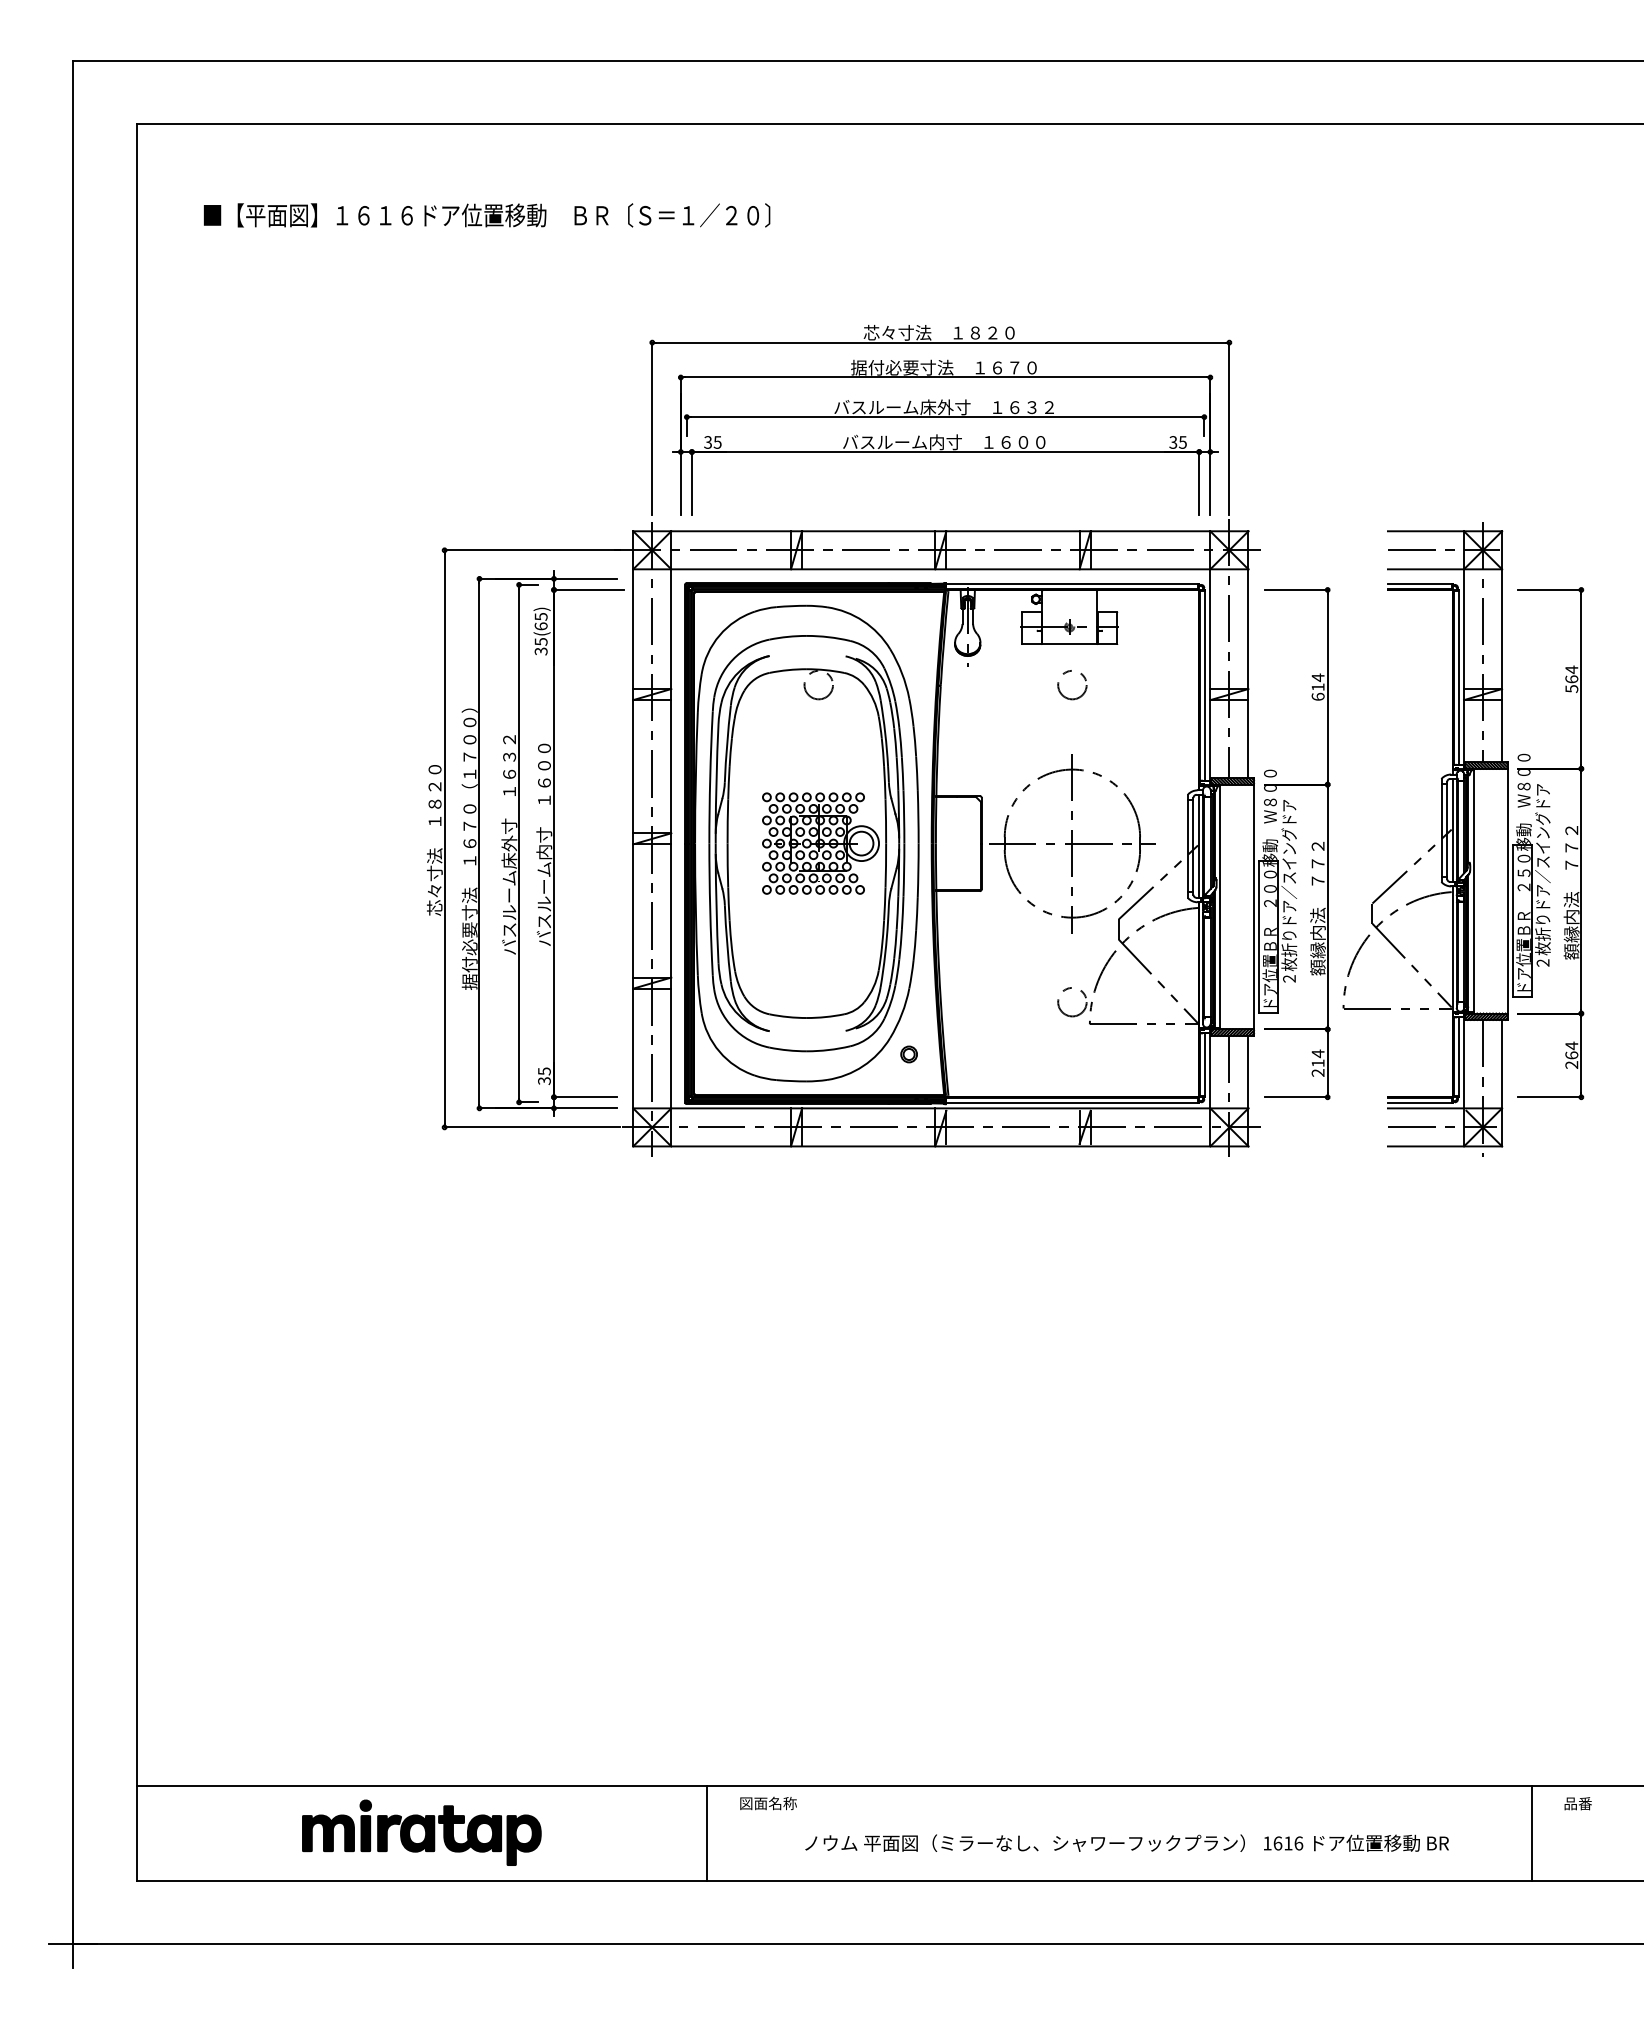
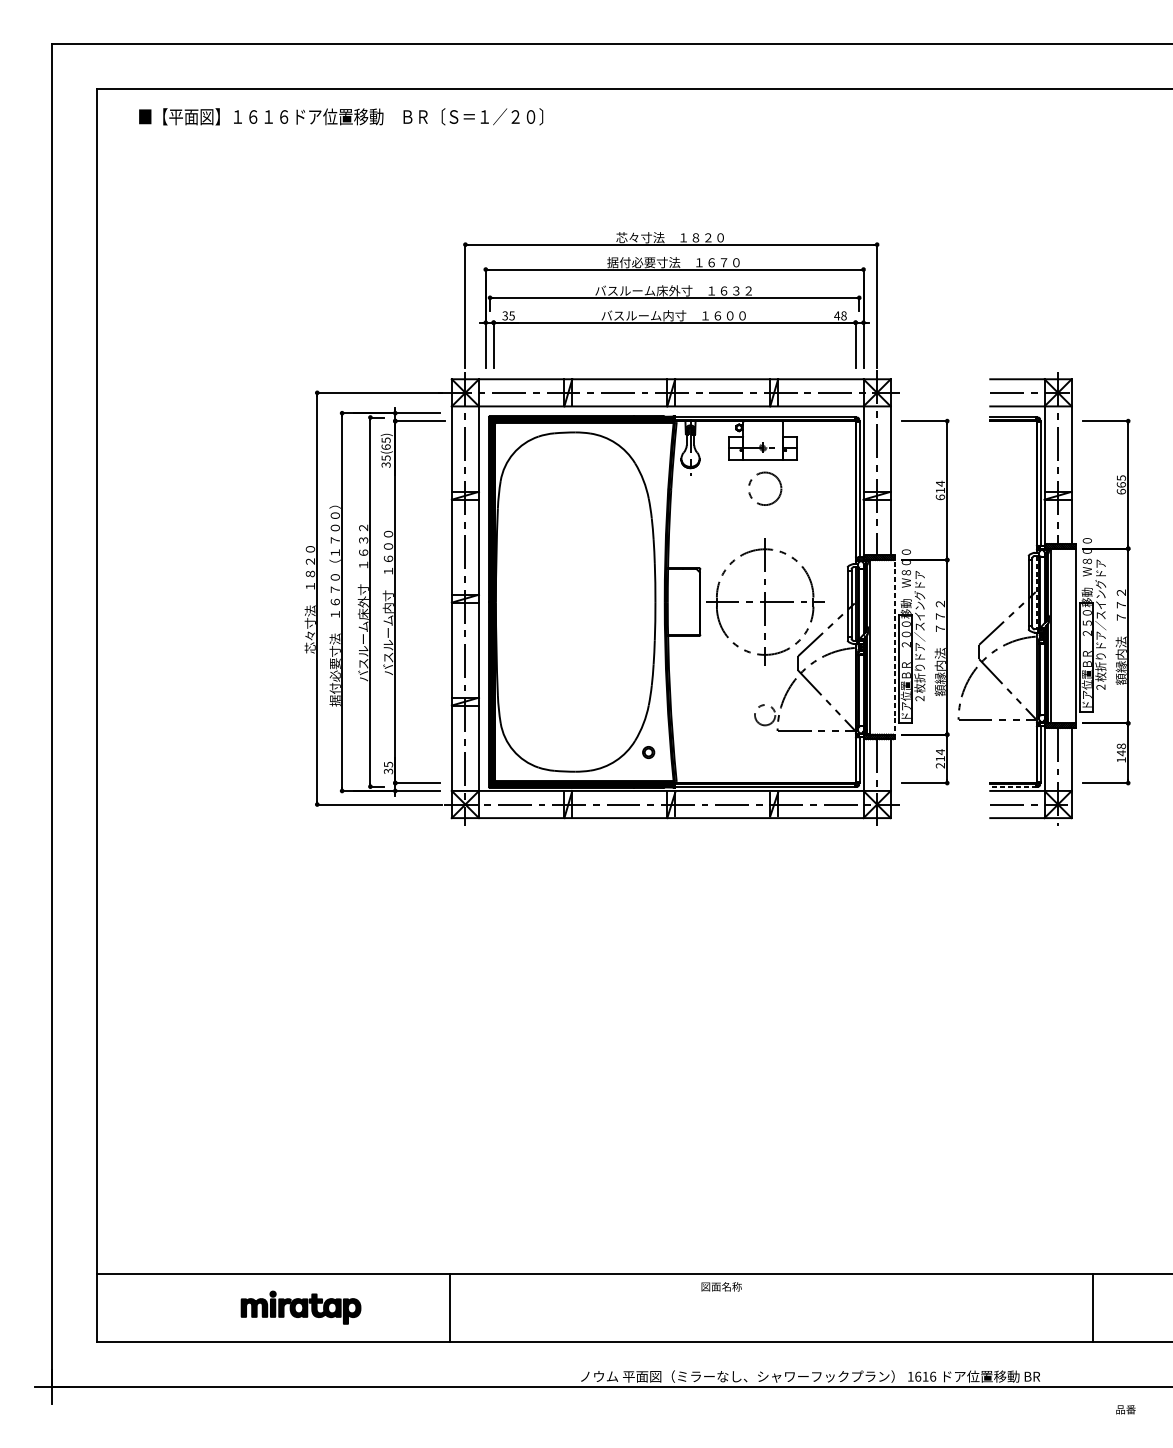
text: (487, 215) -> (341, 116), moved
text: (1177, 442) -> (840, 315), 35 -> 48
text: (1571, 679) -> (1121, 485), 564 -> 665
circle: (1072, 685) -> (765, 489), size x1.6
line: (1452, 830) -> (1036, 592), solid -> dashed
part: (806, 843) -> (575, 602), removed
line: (1253, 907) -> (894, 647), solid -> dashed
text: (1571, 1054) -> (1121, 752), 264 -> 148
line: (1420, 1103) -> (1013, 787), solid -> dashed
text: (768, 1803) -> (721, 1286), moved
text: (1577, 1803) -> (1125, 1409), moved
part: (421, 1832) -> (300, 1307), size x0.7
line: (707, 1832) -> (449, 1307), moved
text: (1126, 1842) -> (810, 1376), moved

